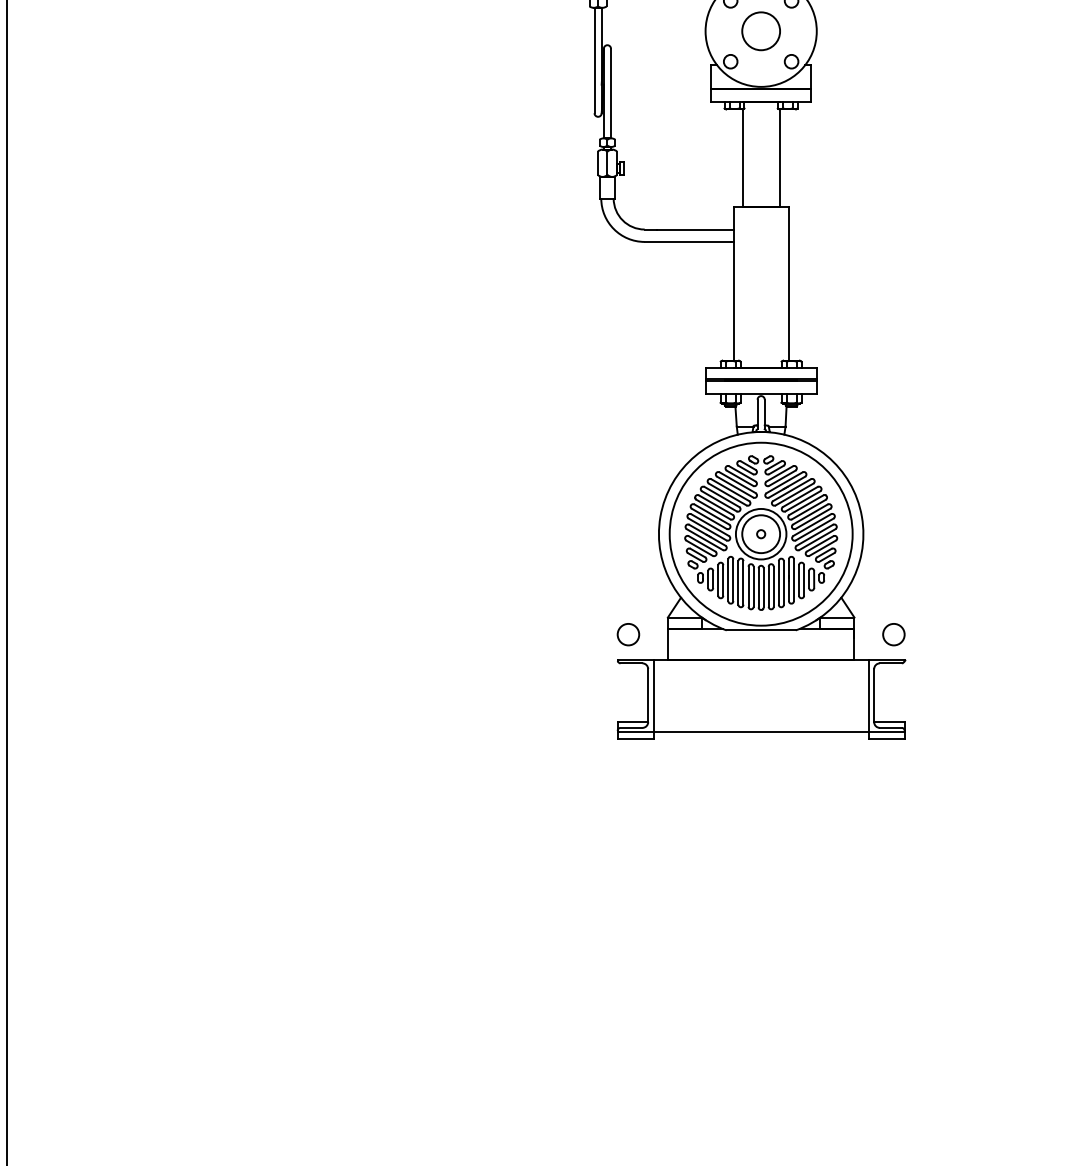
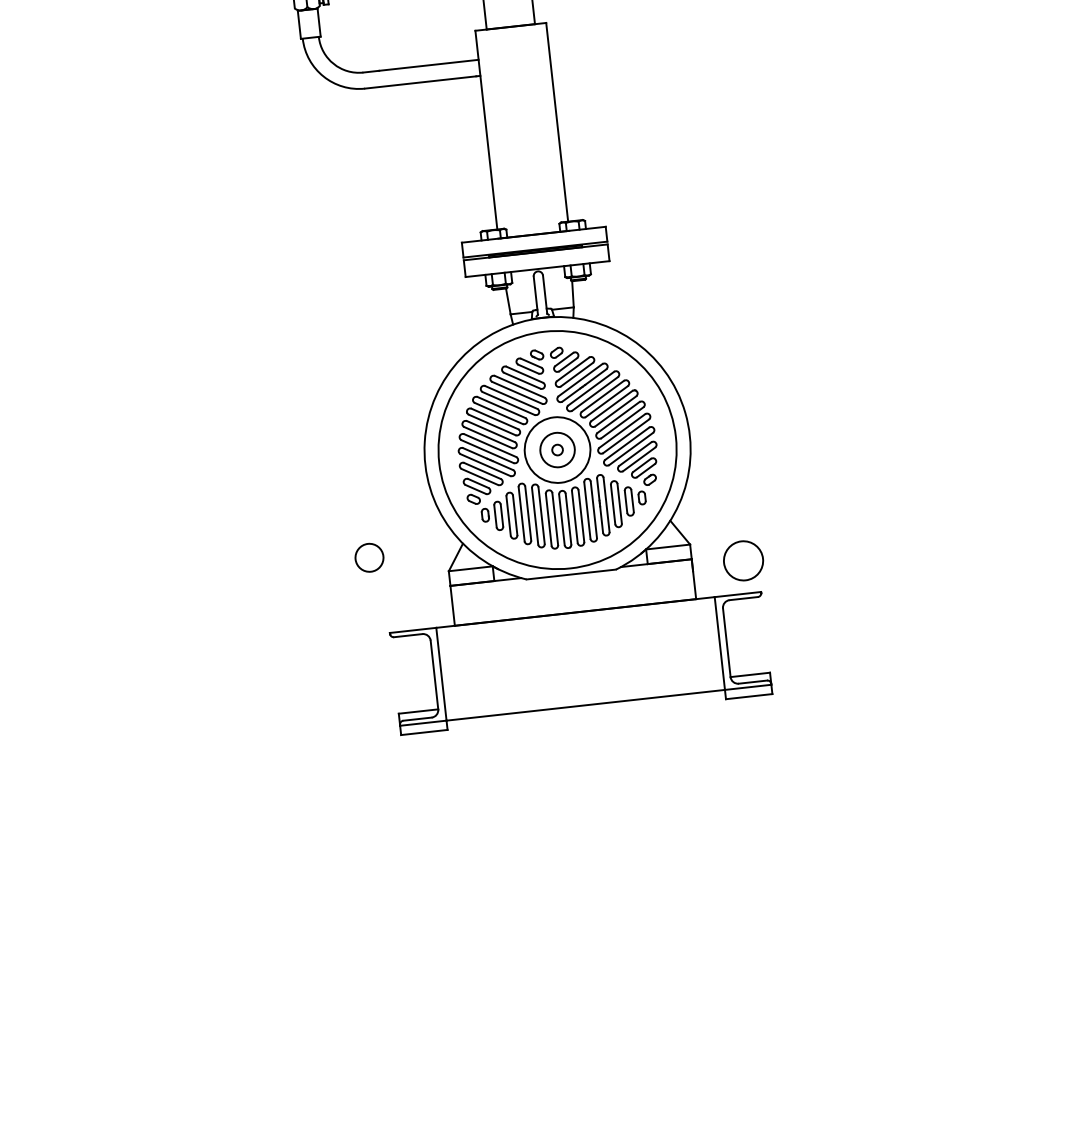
circle: (761, 534) -> (558, 450), size x0.7
circle: (628, 634) -> (369, 557), moved
circle: (893, 634) -> (743, 560), size x1.4

